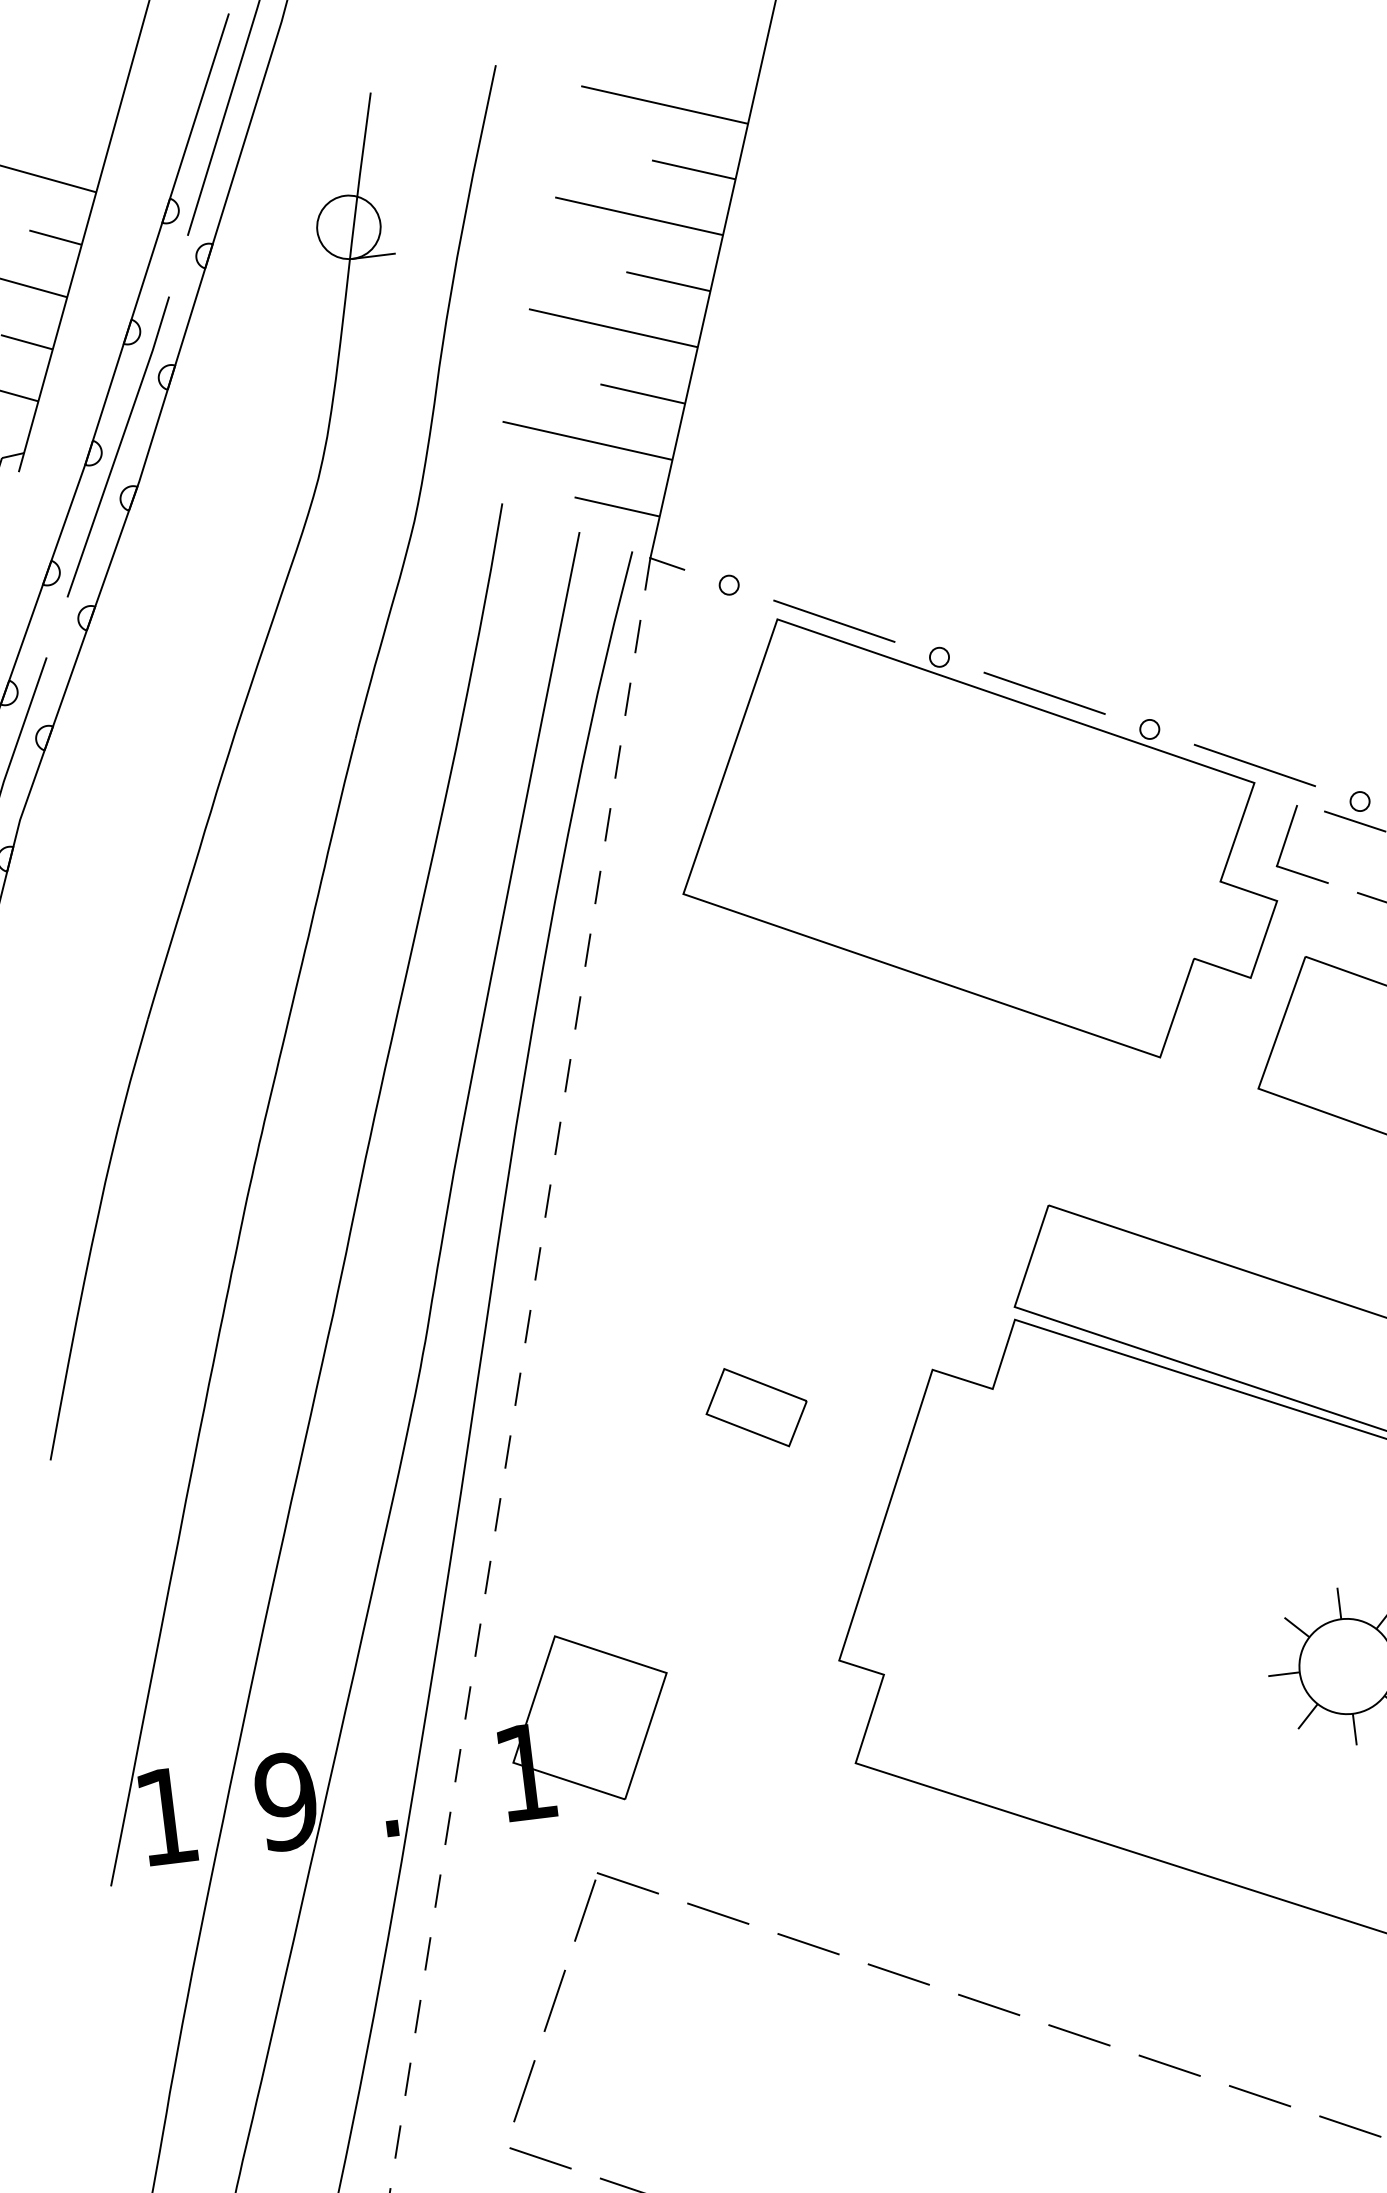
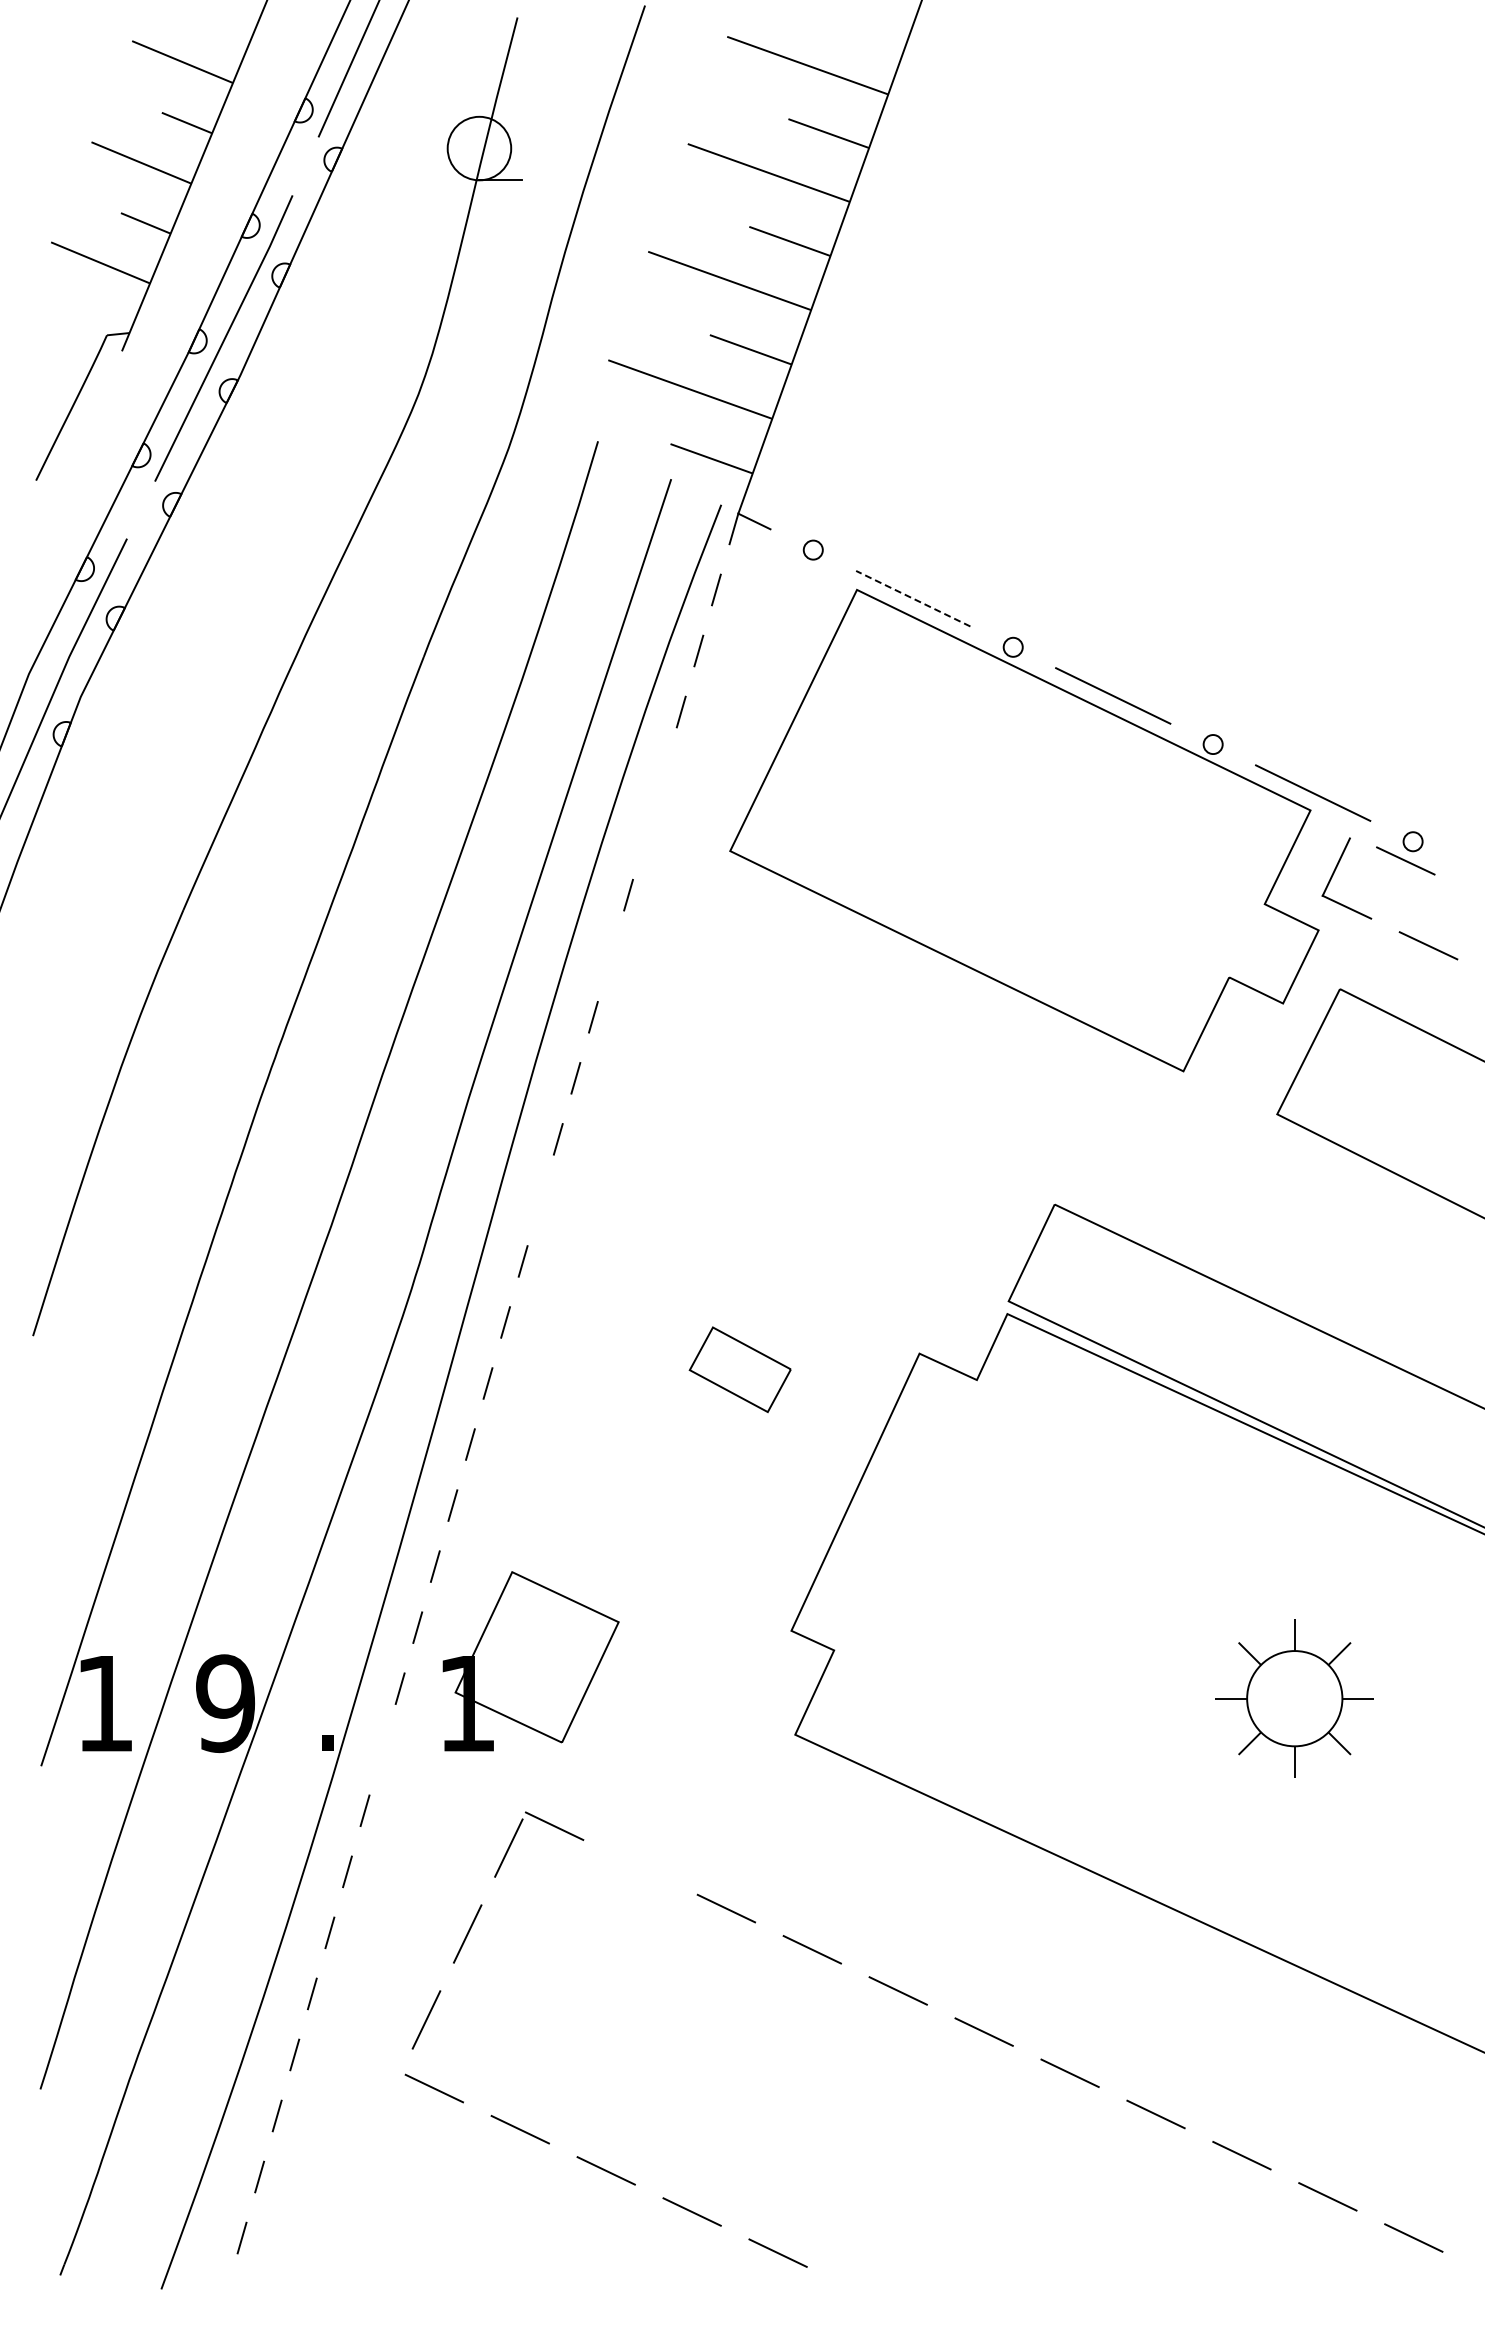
line: (834, 621) -> (913, 598), solid -> dashed
line: (607, 824) -> (663, 772), removed
line: (597, 886) -> (645, 833), removed
line: (577, 1012) -> (610, 955), removed
line: (537, 1263) -> (540, 1200), removed
line: (447, 1828) -> (382, 1749), removed
line: (718, 1913) -> (640, 1867), removed

